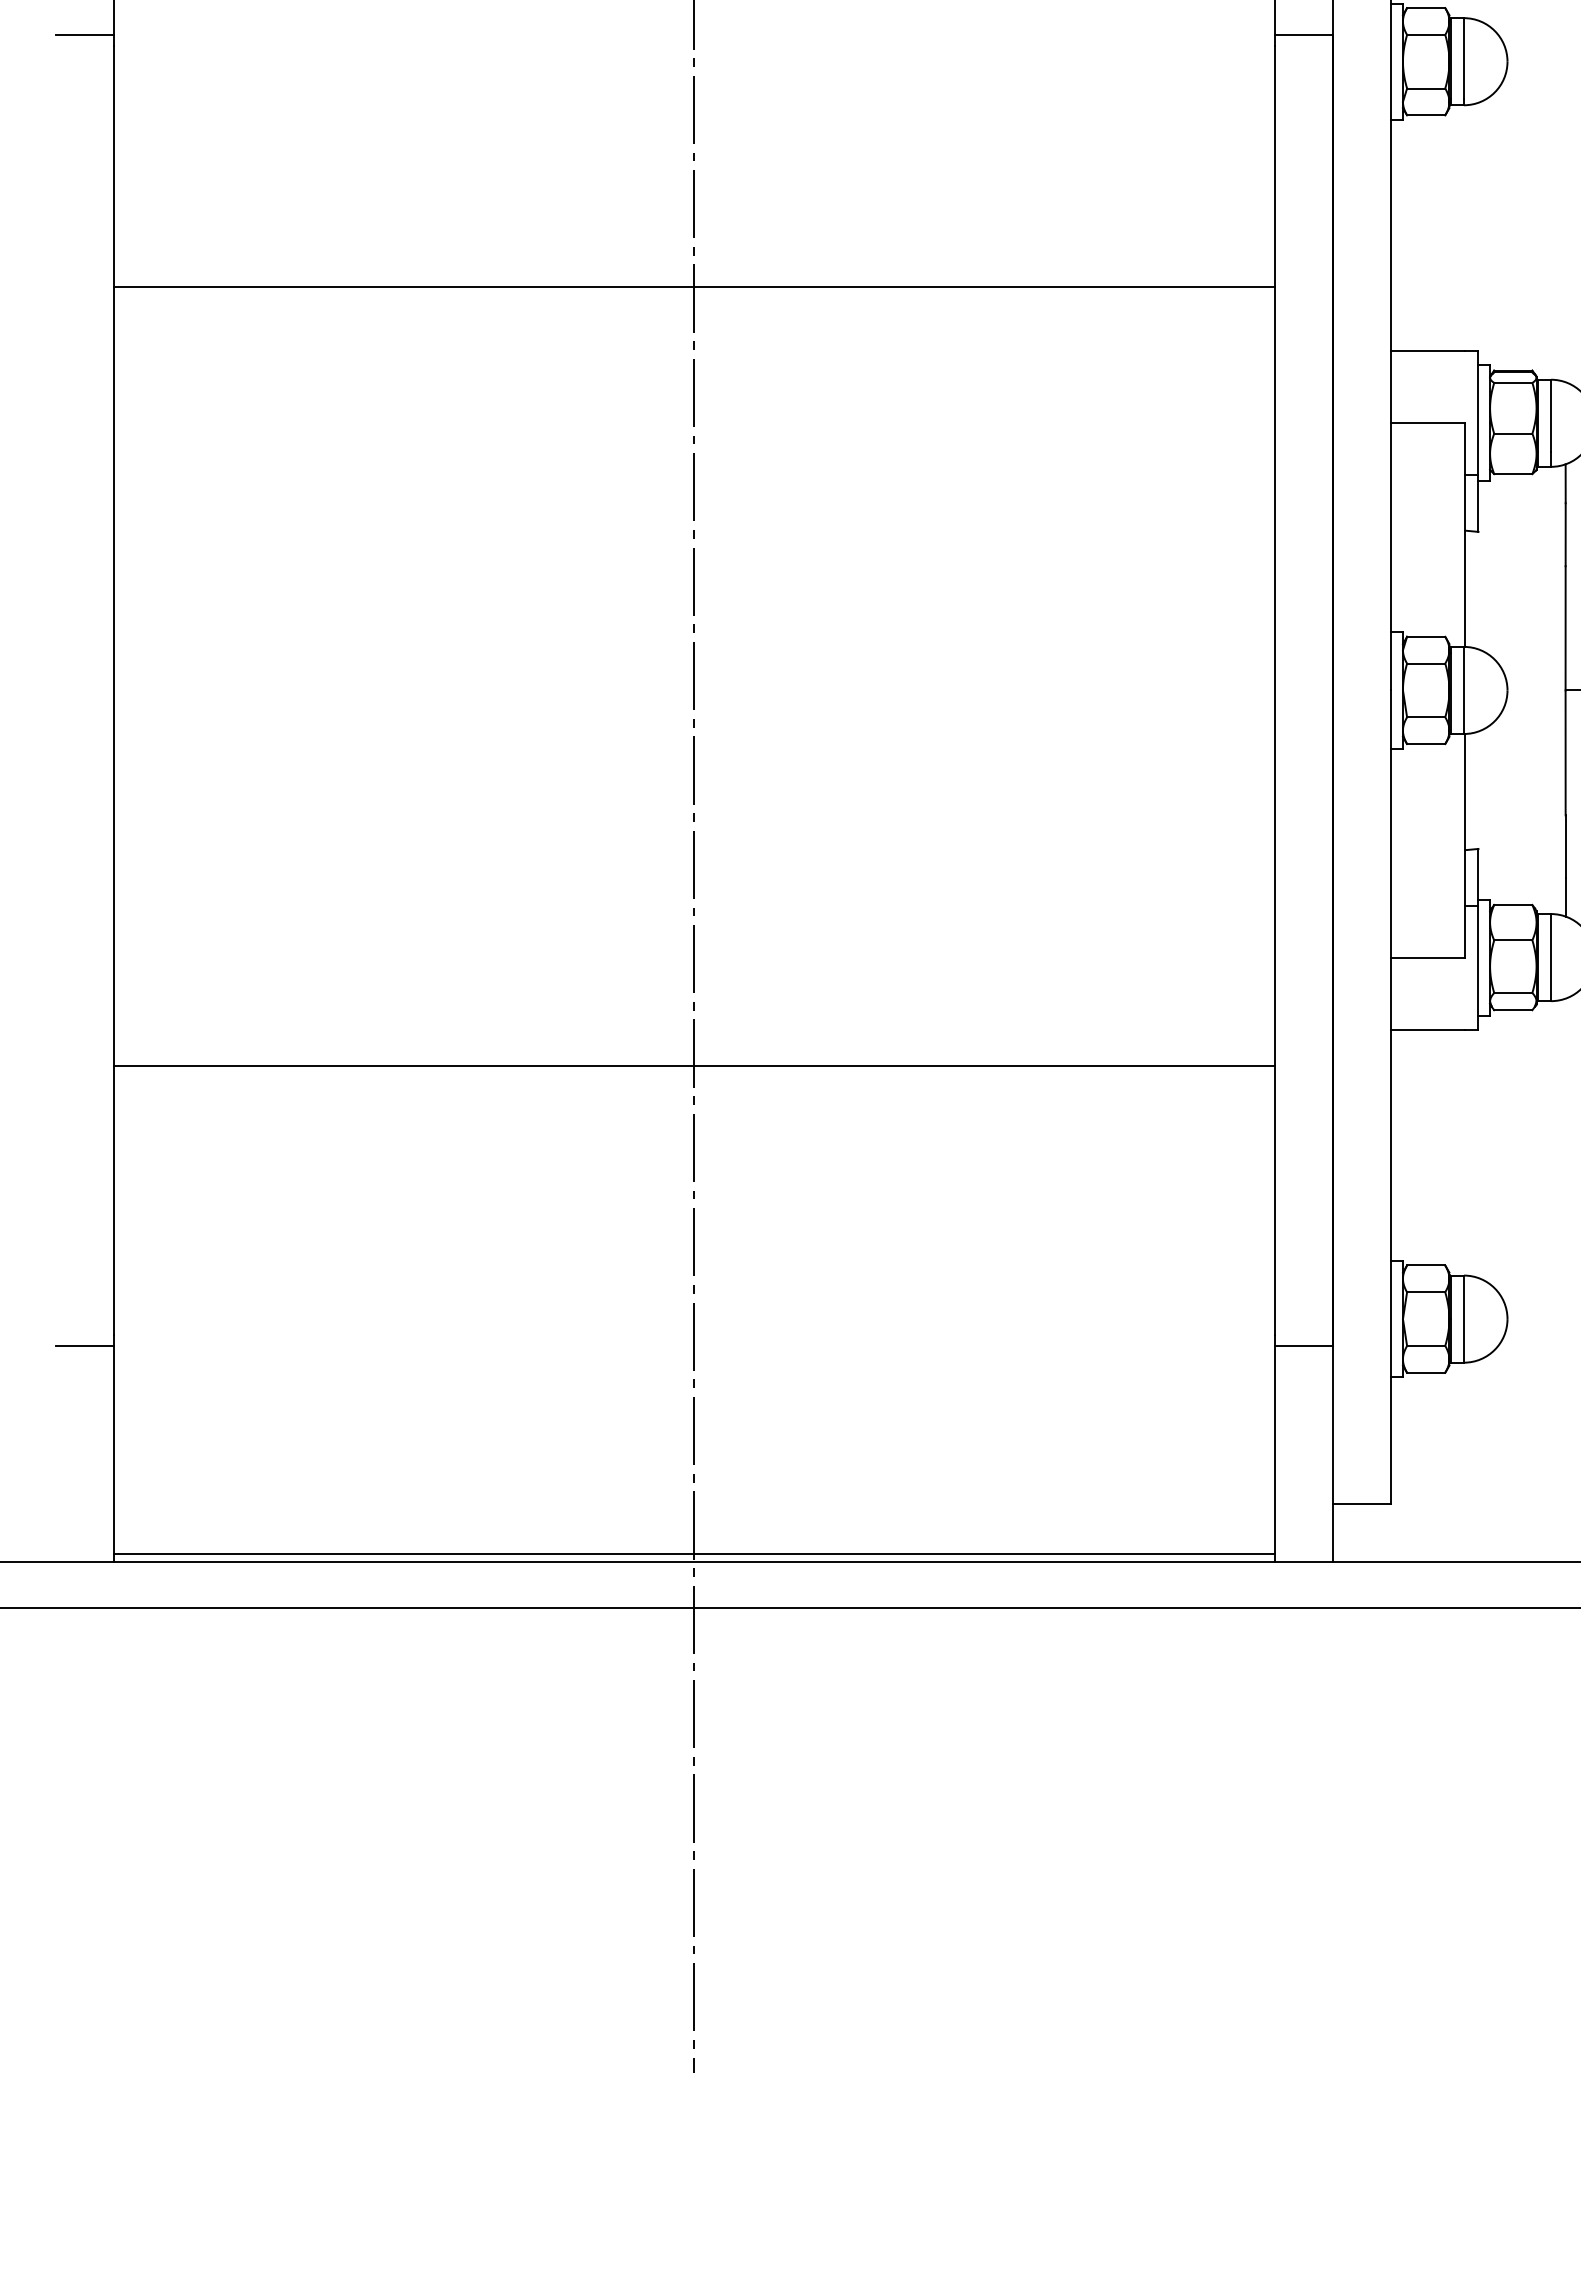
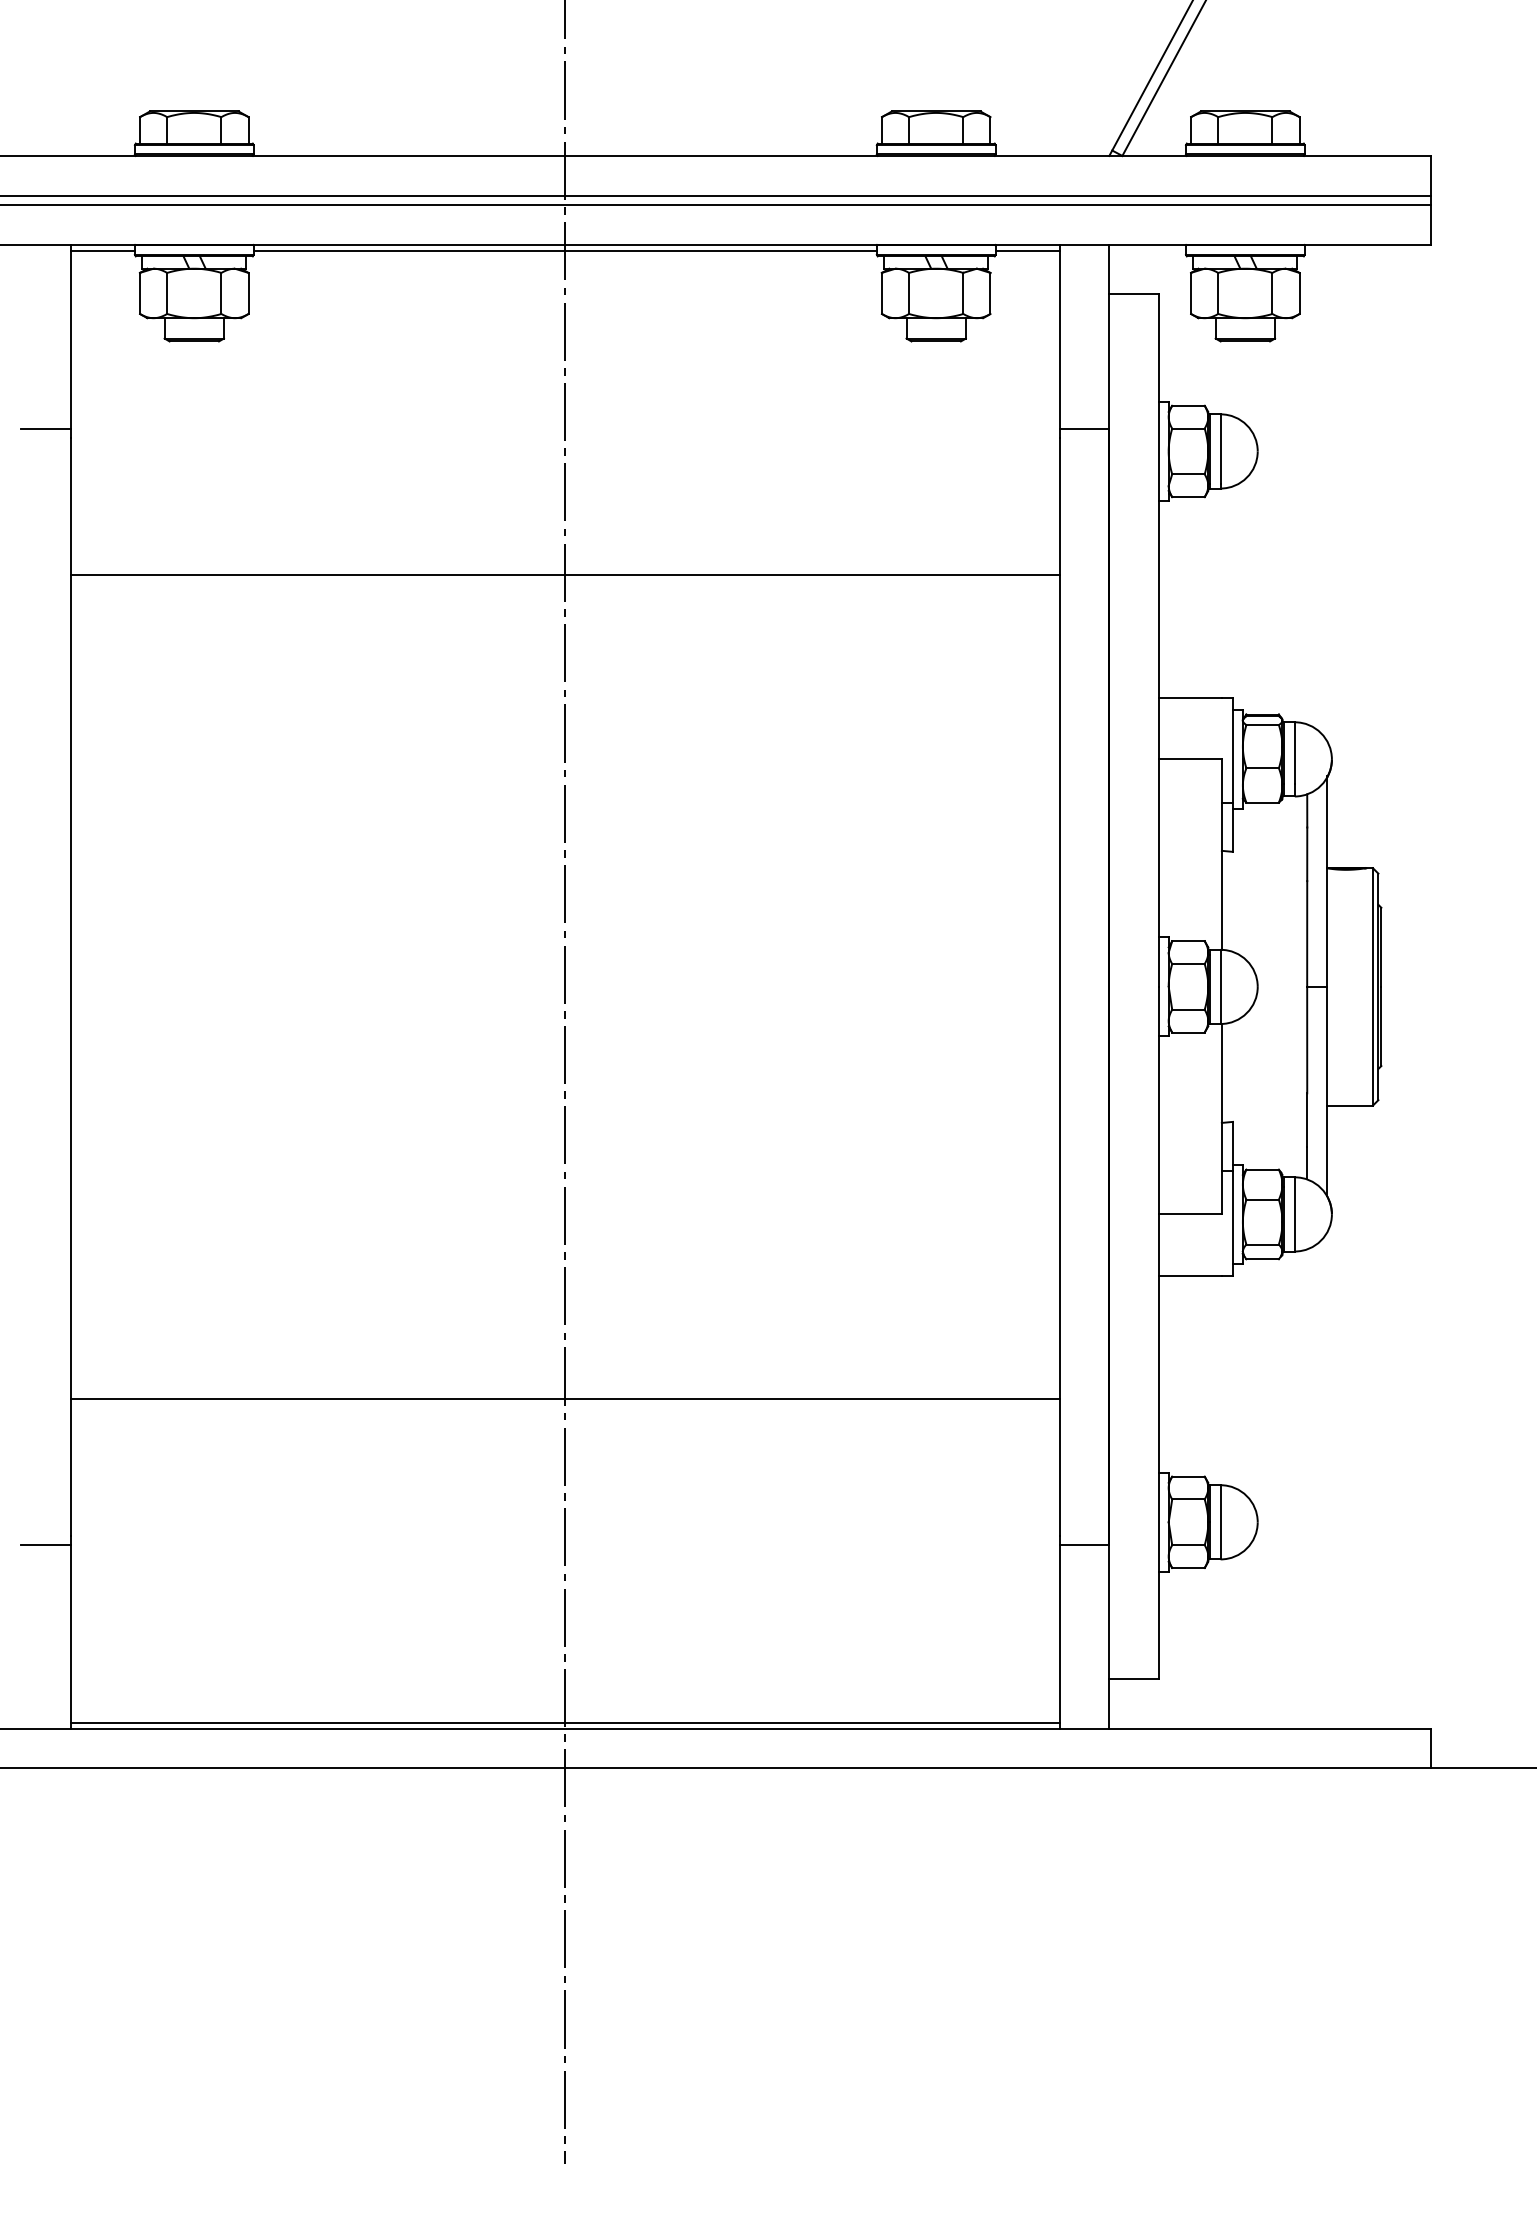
line: (693, 287) -> (564, 574), moved
line: (693, 1066) -> (564, 1399), moved

